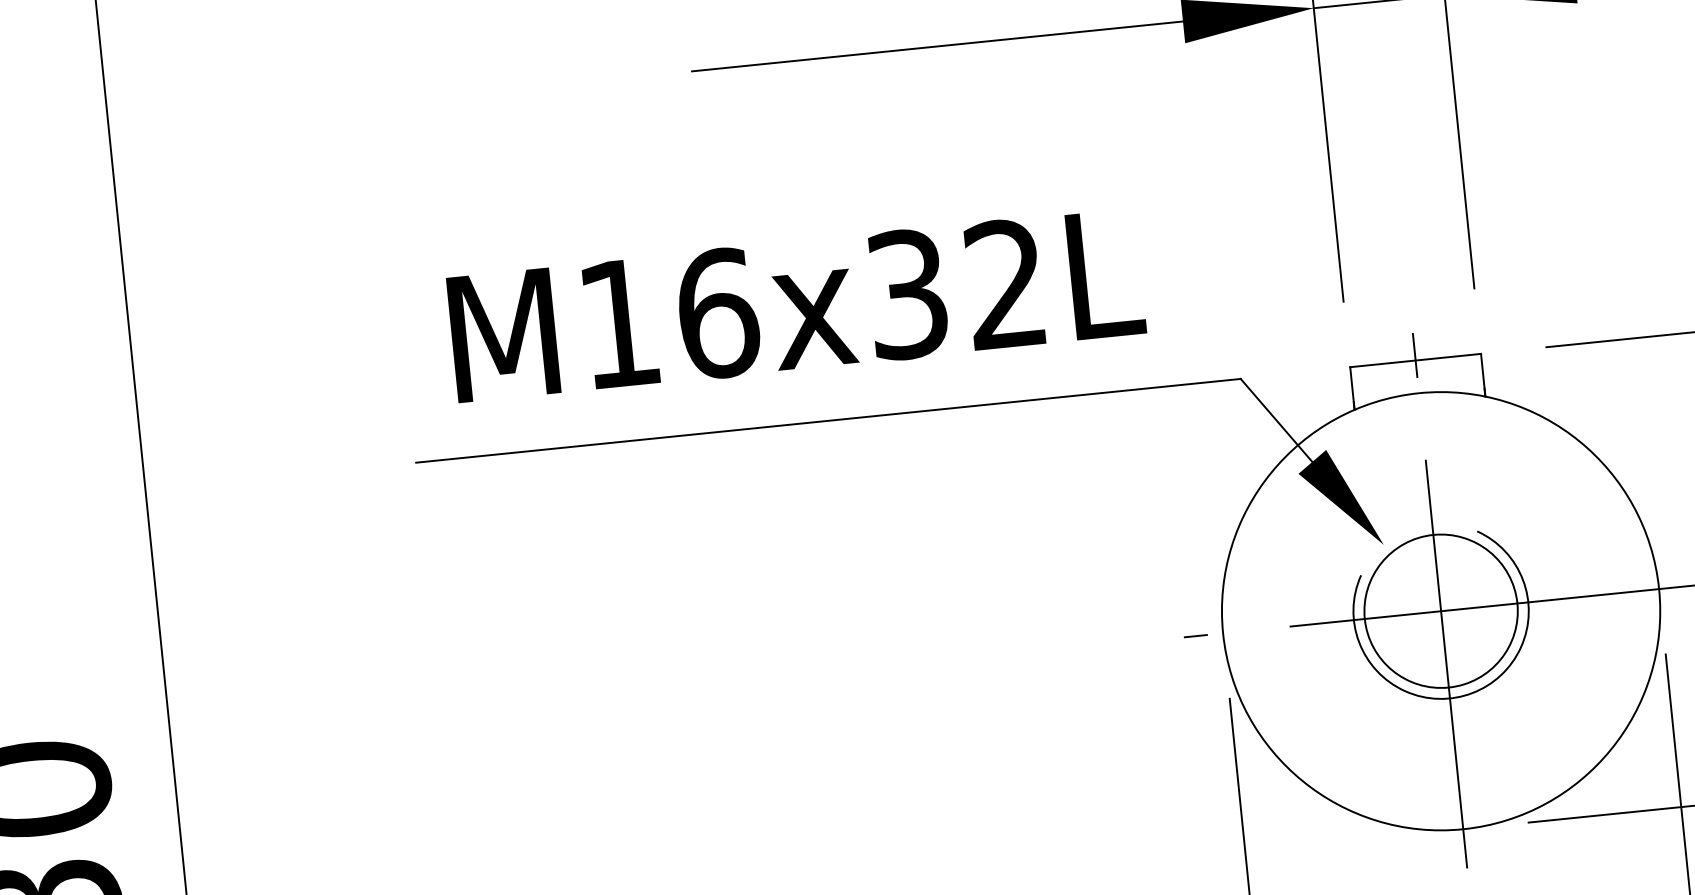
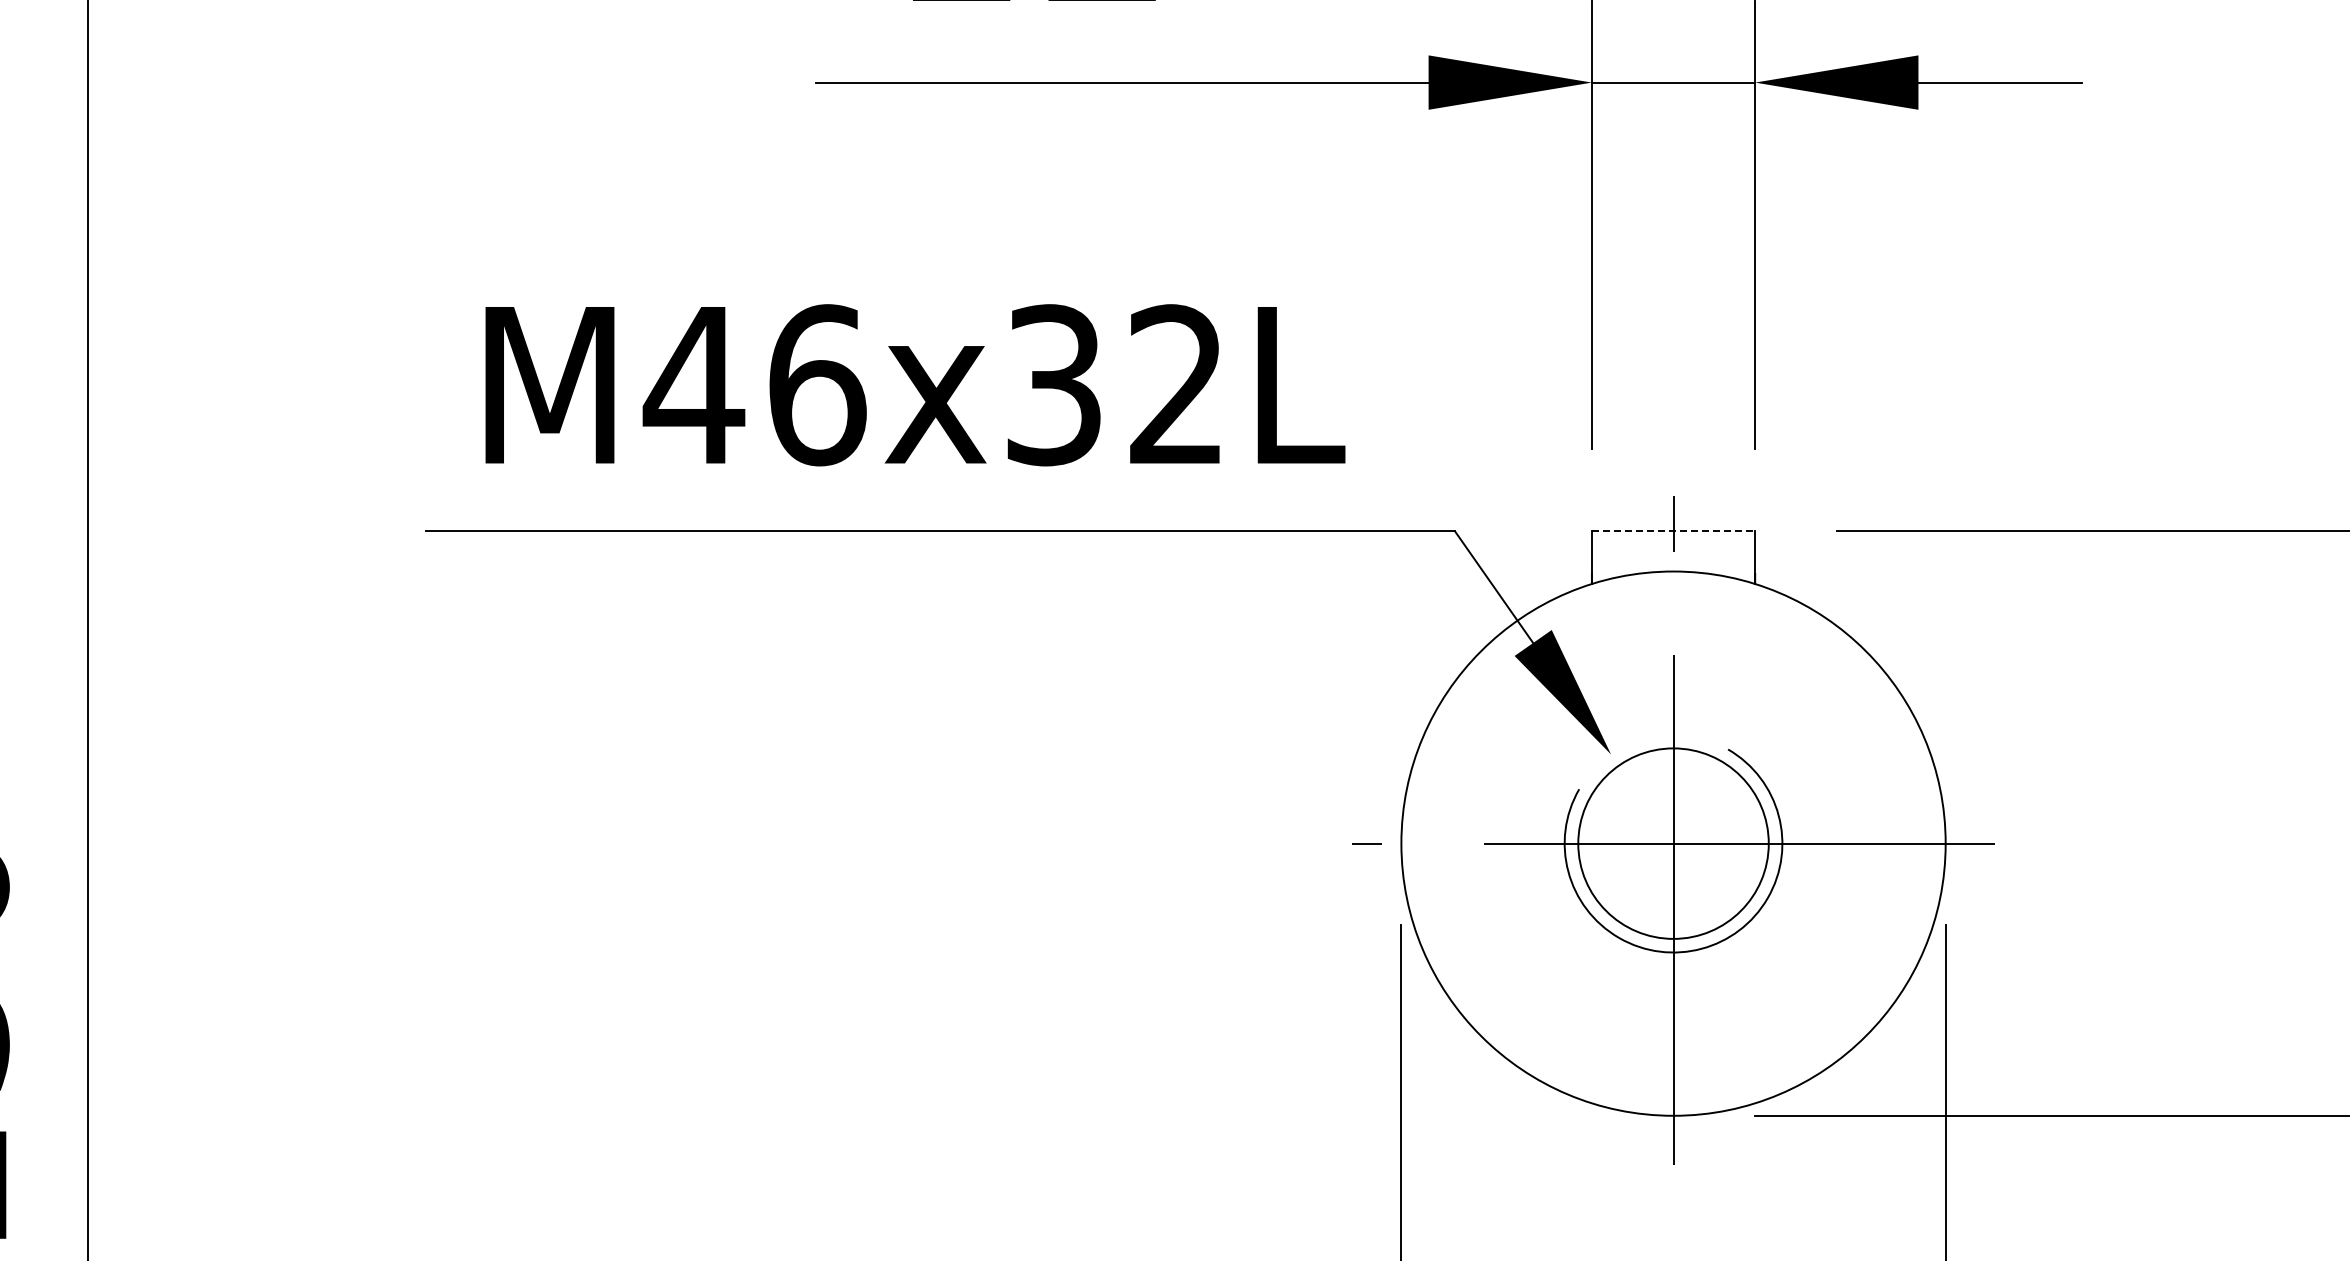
text: (618, 323) -> (693, 385), M16x32L -> M46x32L
line: (1415, 360) -> (1673, 530), solid -> dashed

